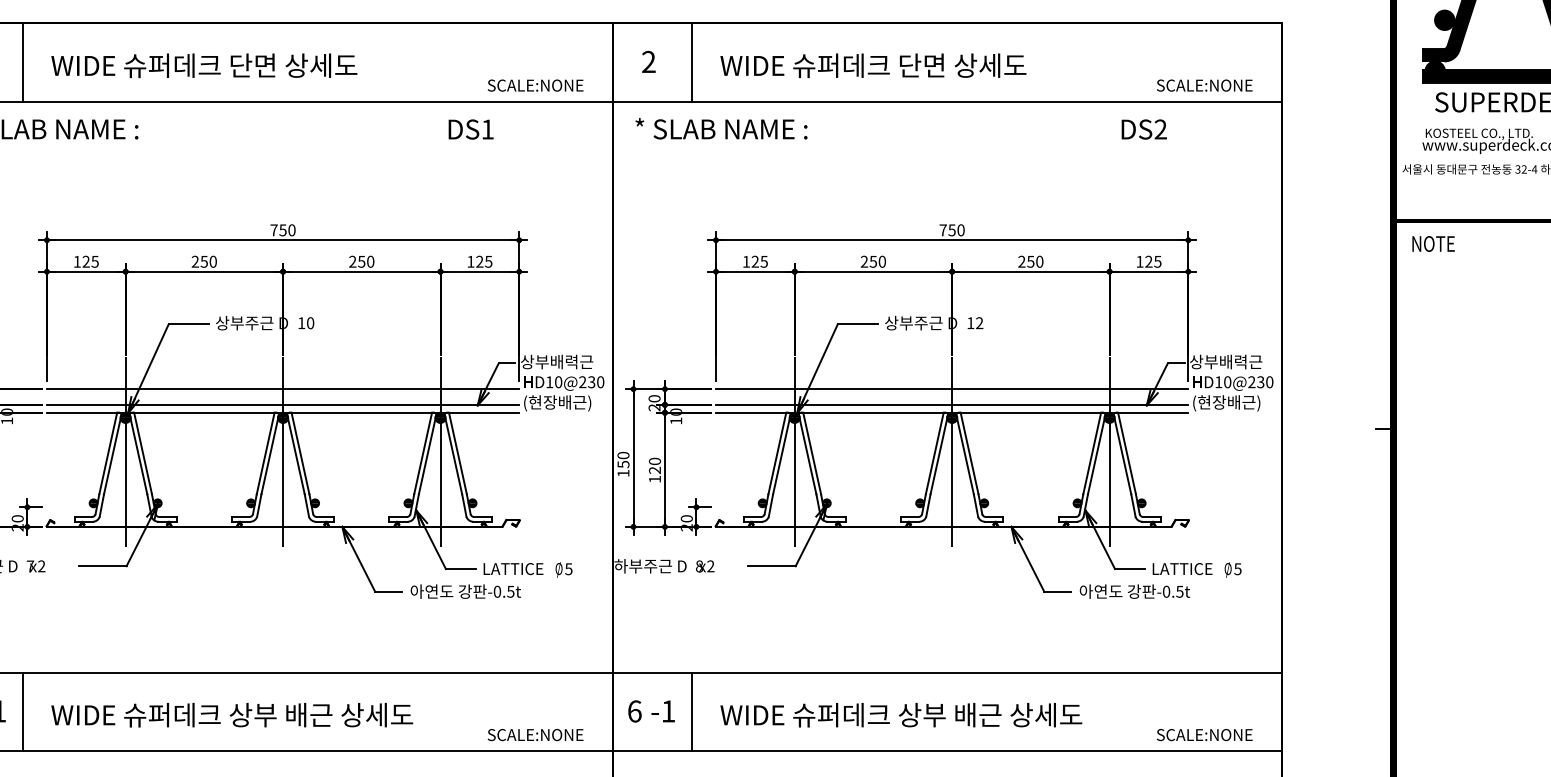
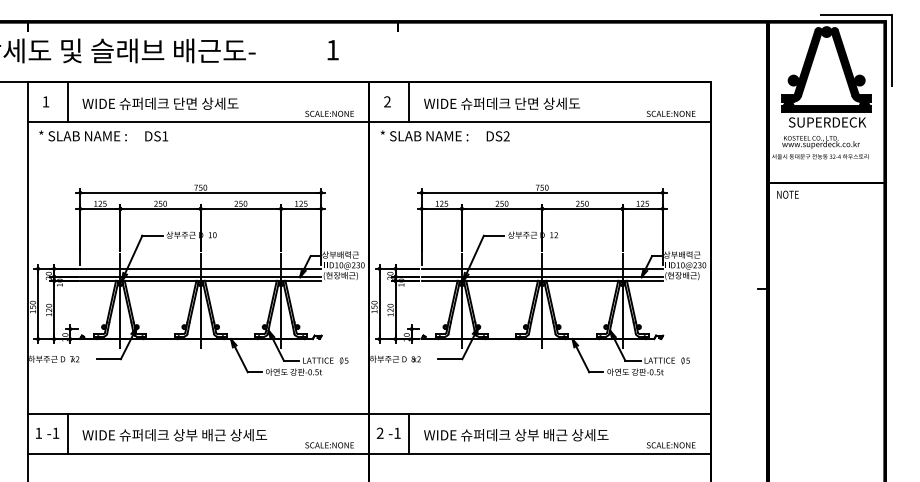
text: (470, 129) -> (156, 136), moved
text: (1142, 129) -> (497, 136), moved
text: (633, 709) -> (379, 432), 6 -> 2

